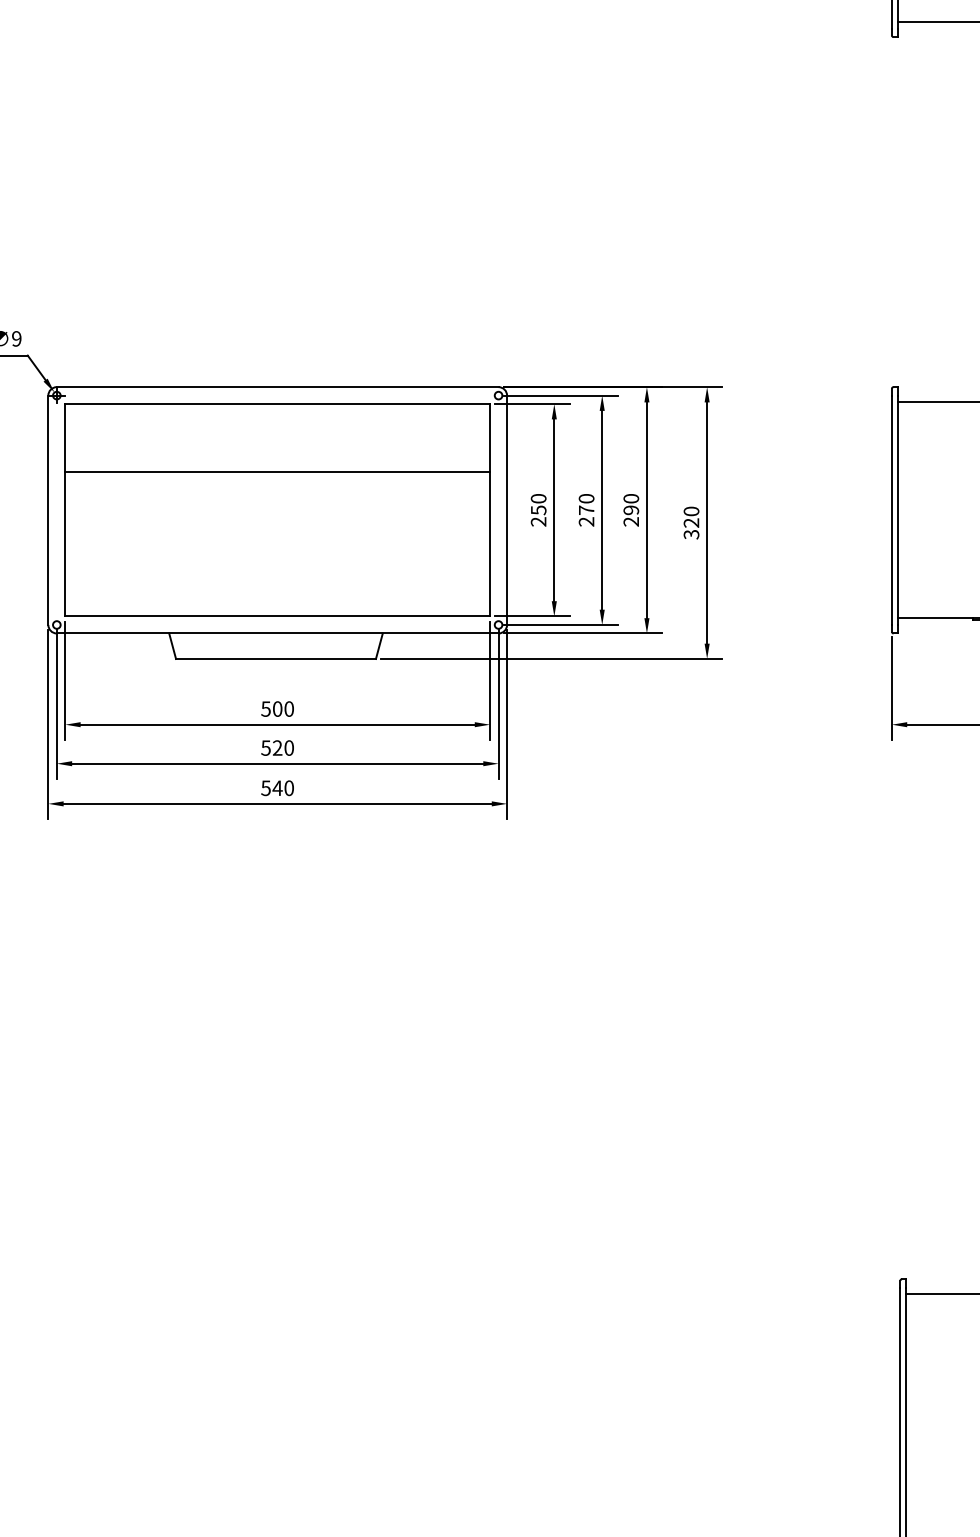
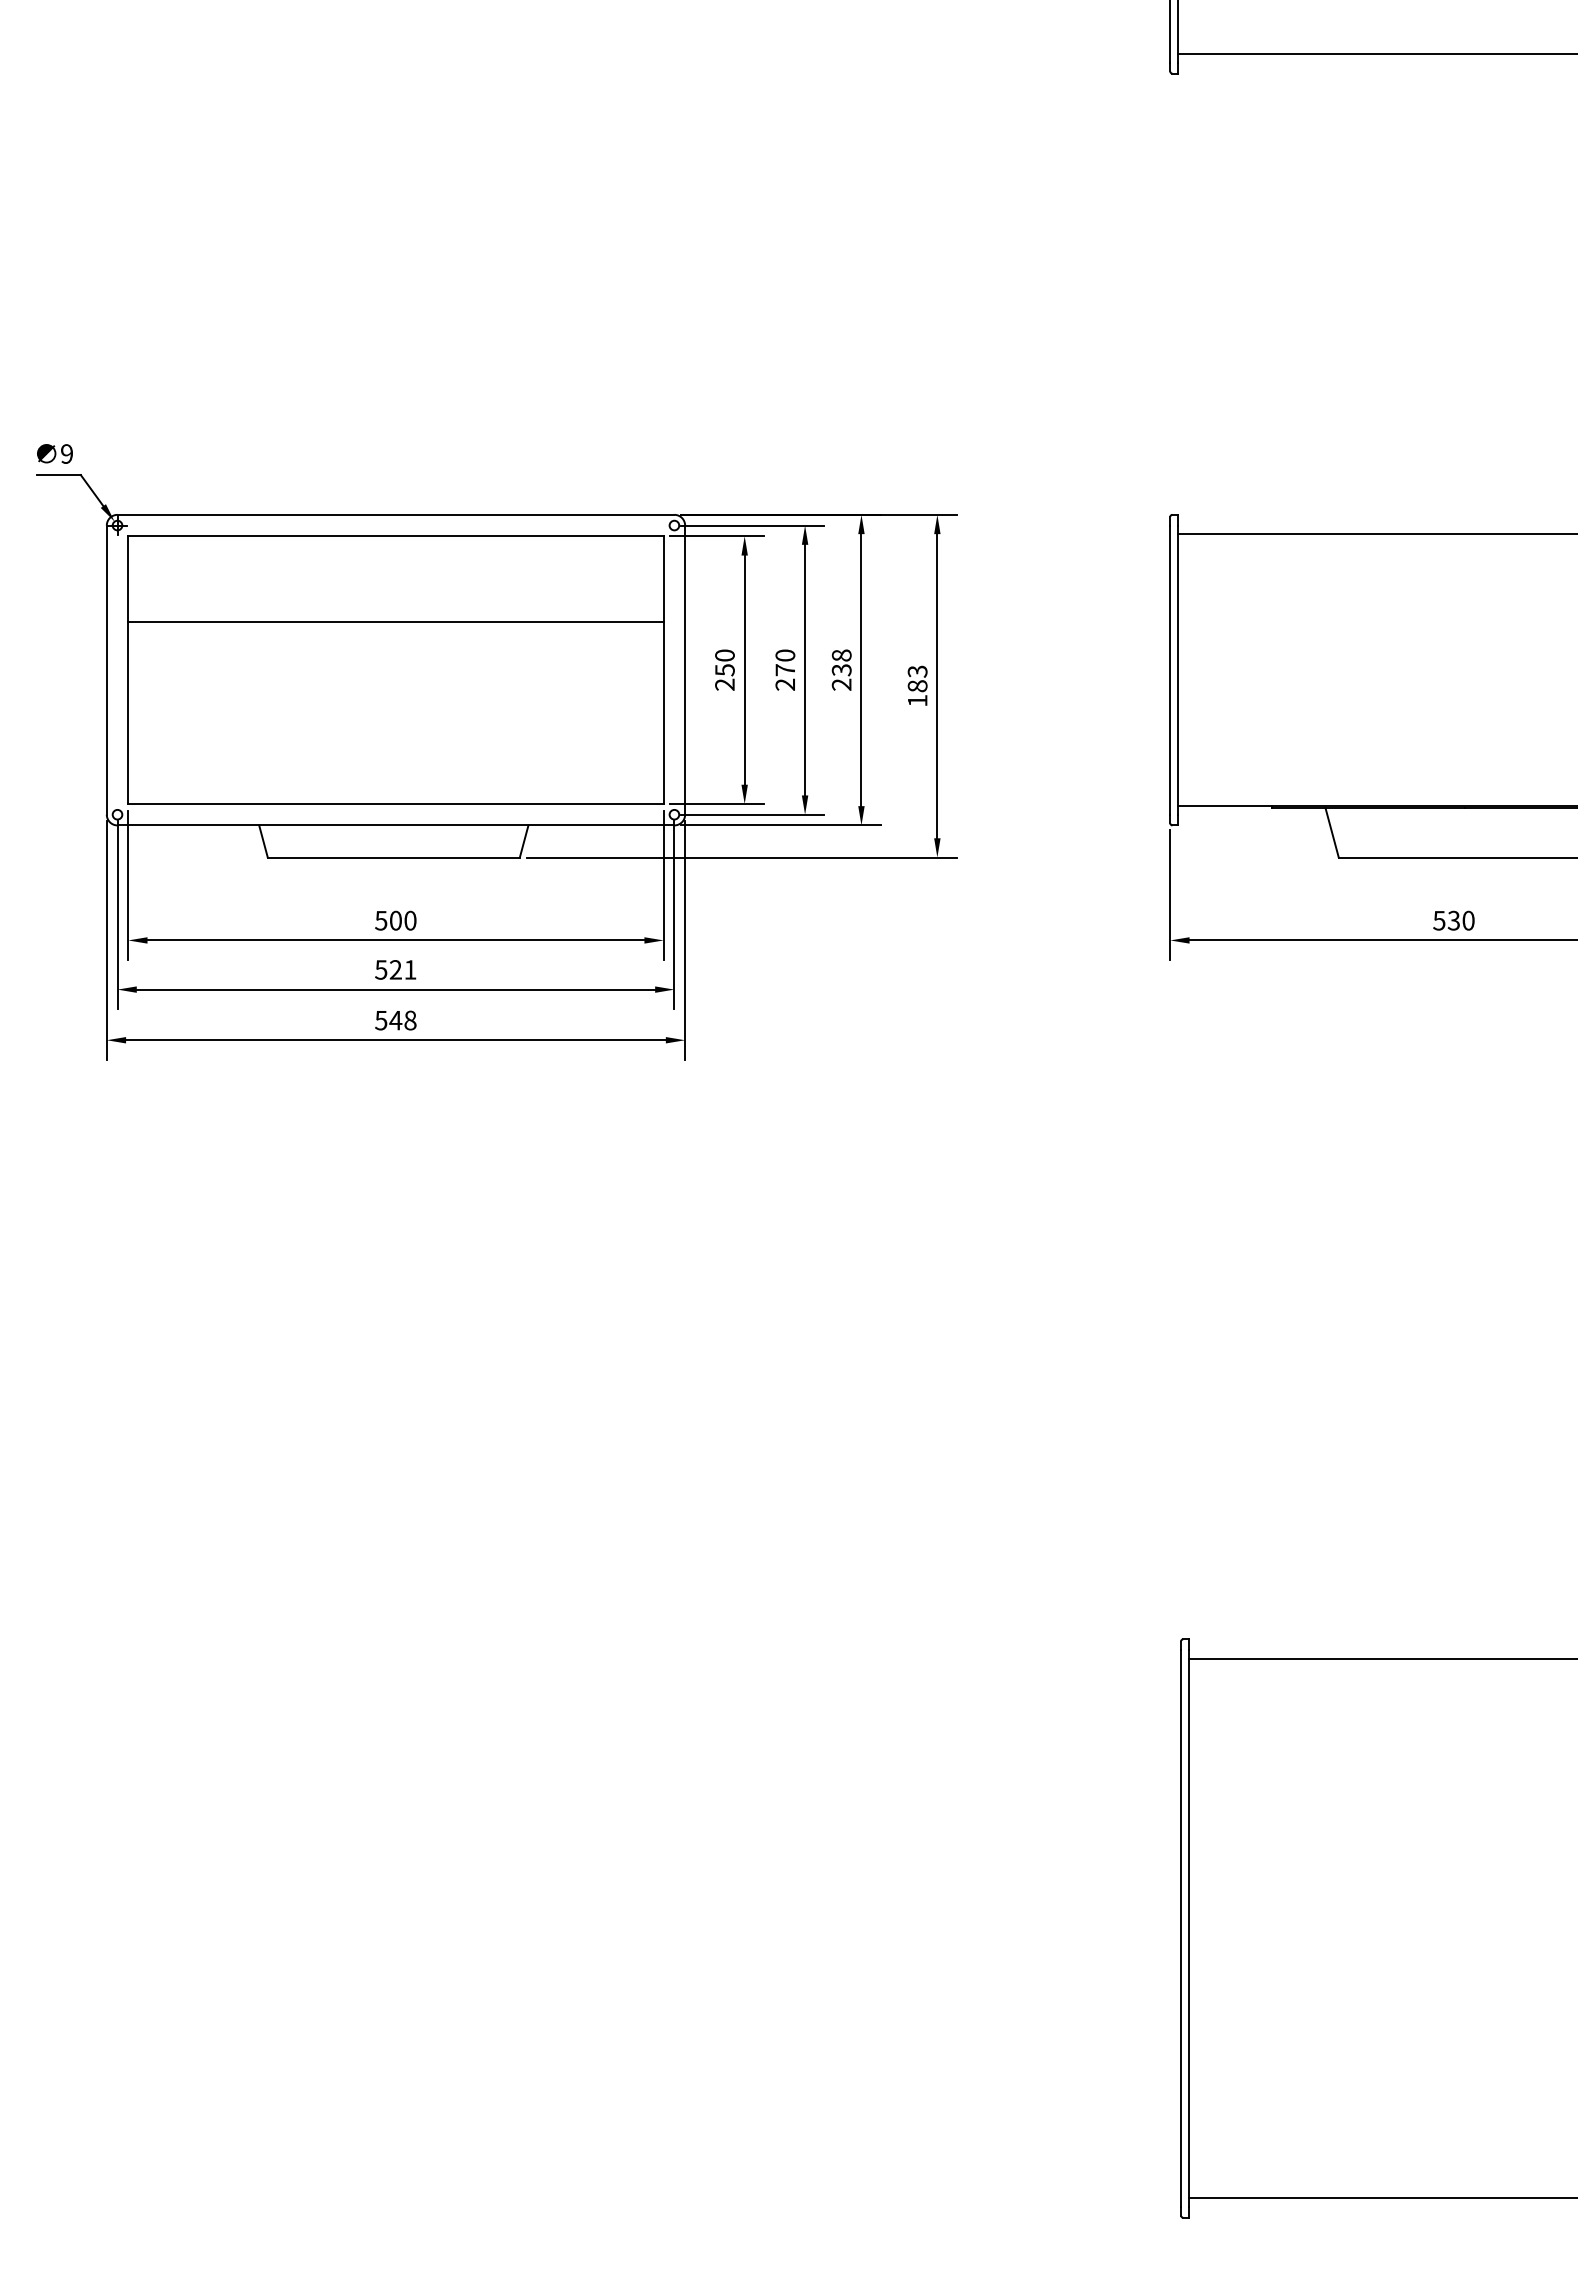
text: (631, 504) -> (841, 662), 290 -> 238
text: (691, 522) -> (917, 685), 320 -> 183
text: (289, 747) -> (410, 969), 520 -> 521
text: (289, 788) -> (410, 1020), 540 -> 548

